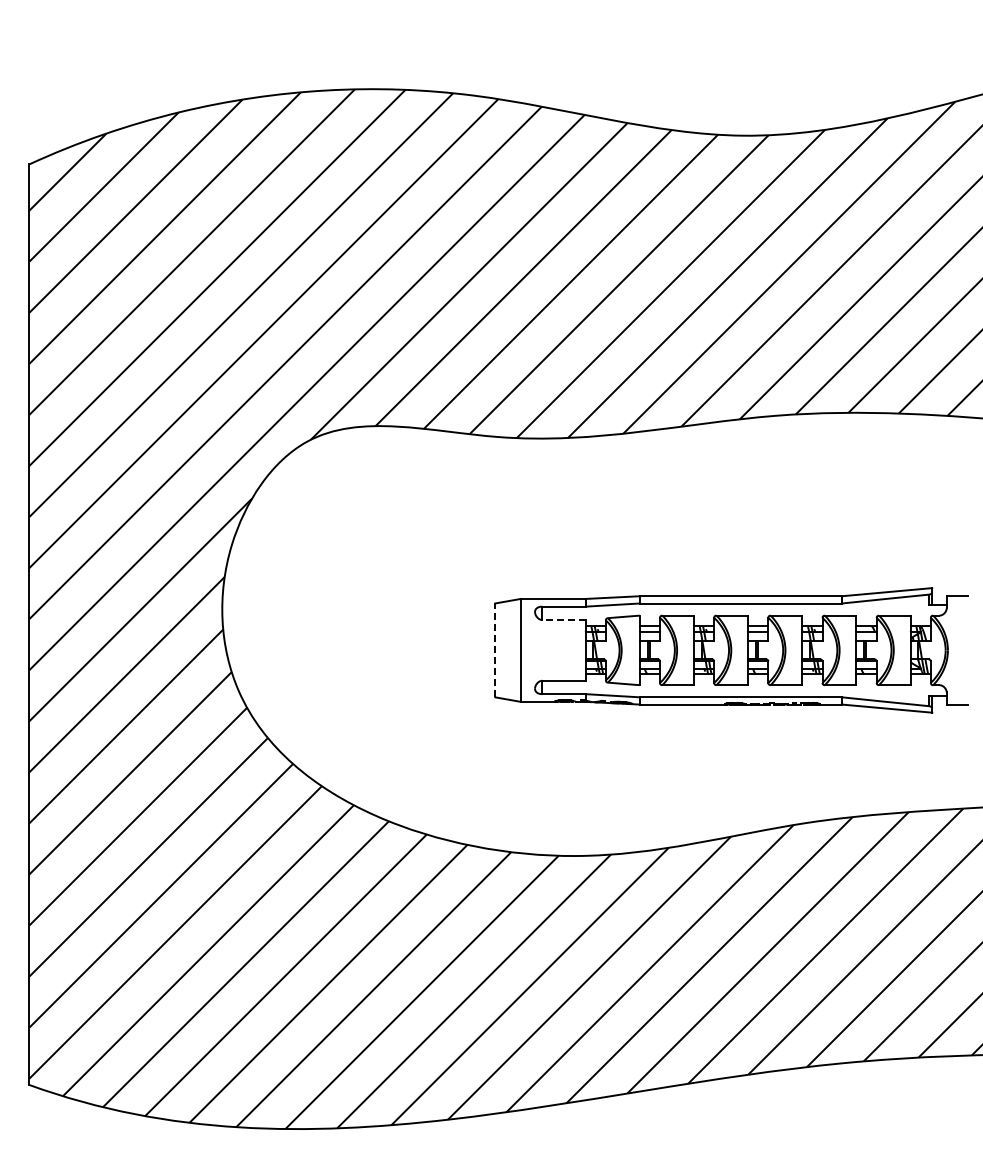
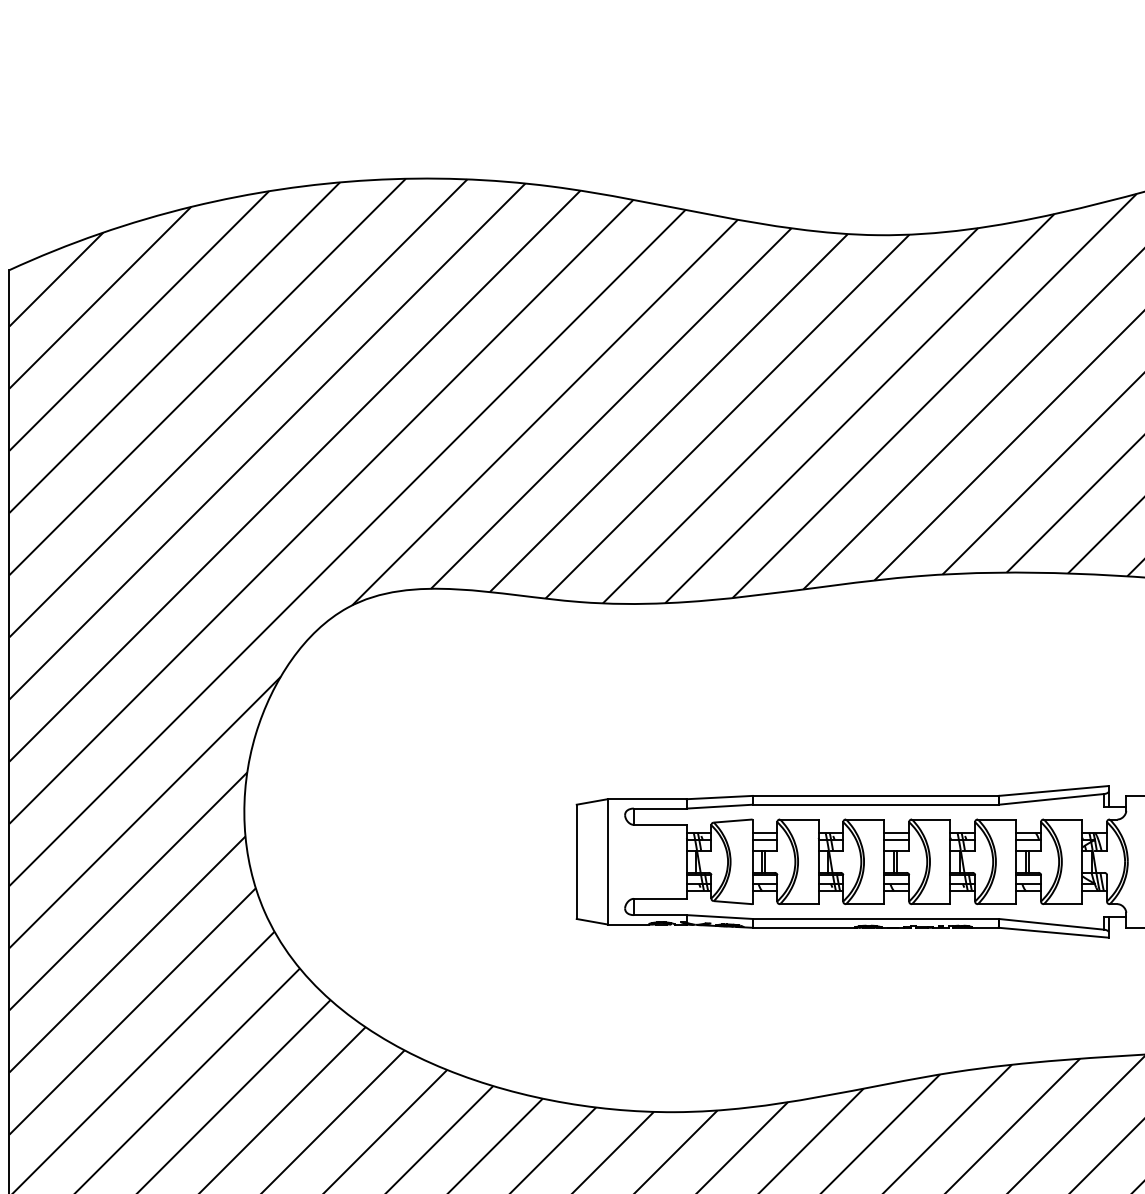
line: (563, 620) -> (659, 825), dashed -> solid
line: (495, 650) -> (576, 861), dashed -> solid

